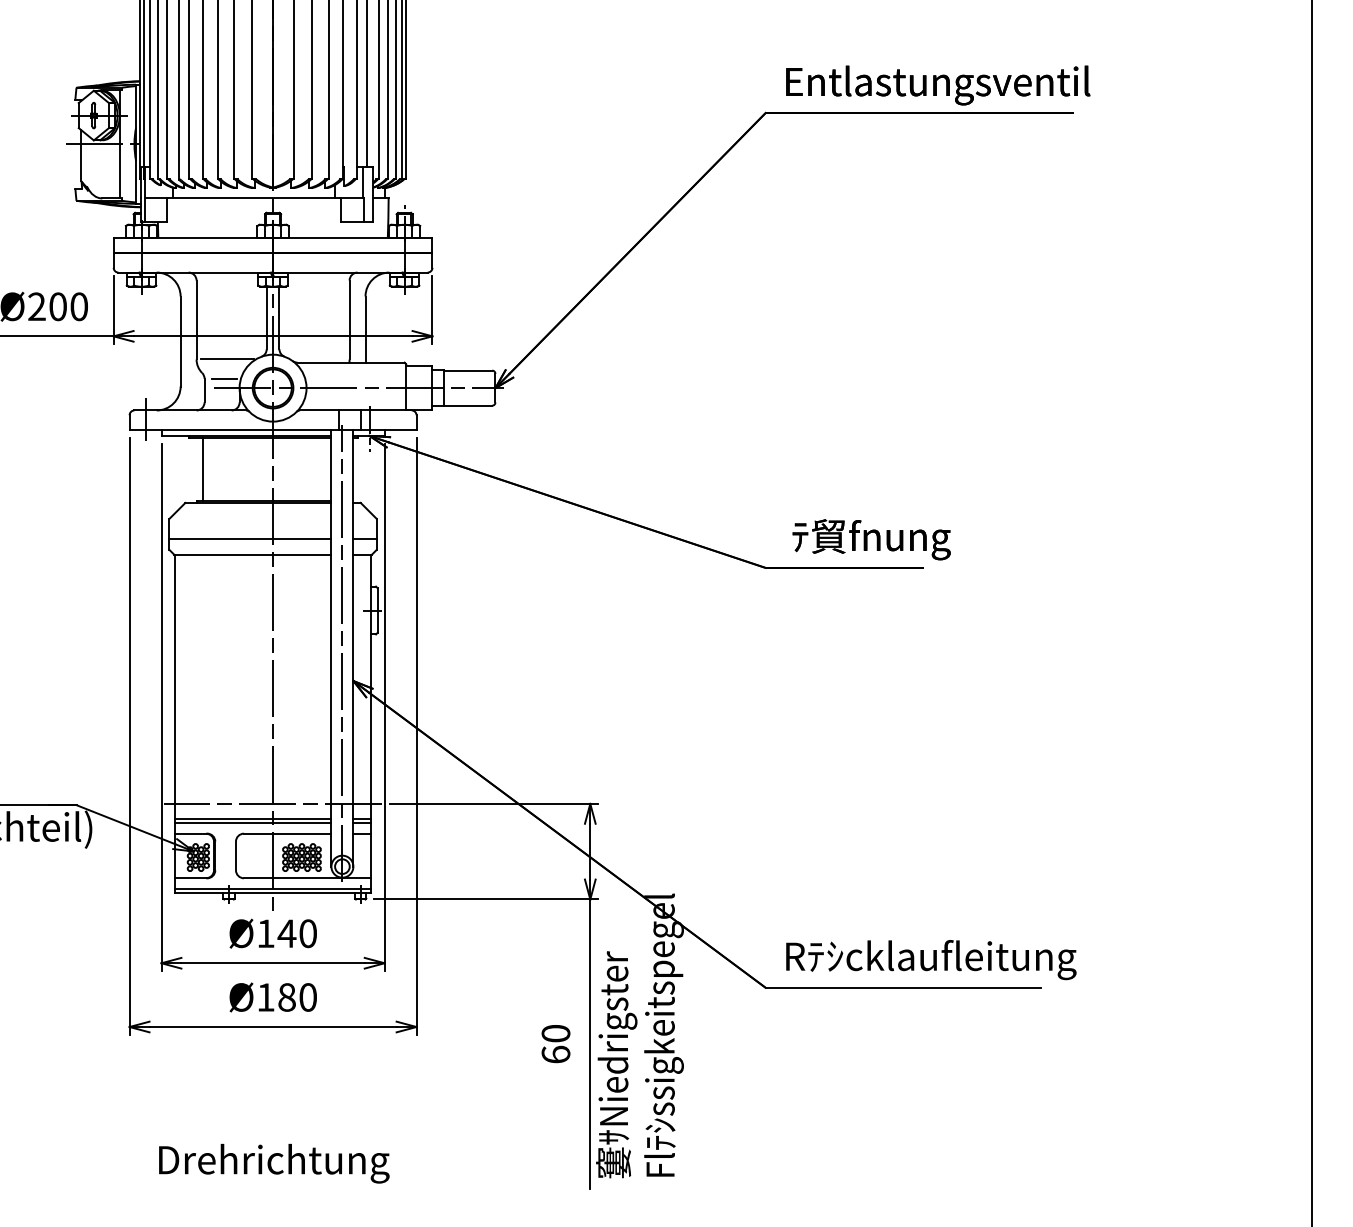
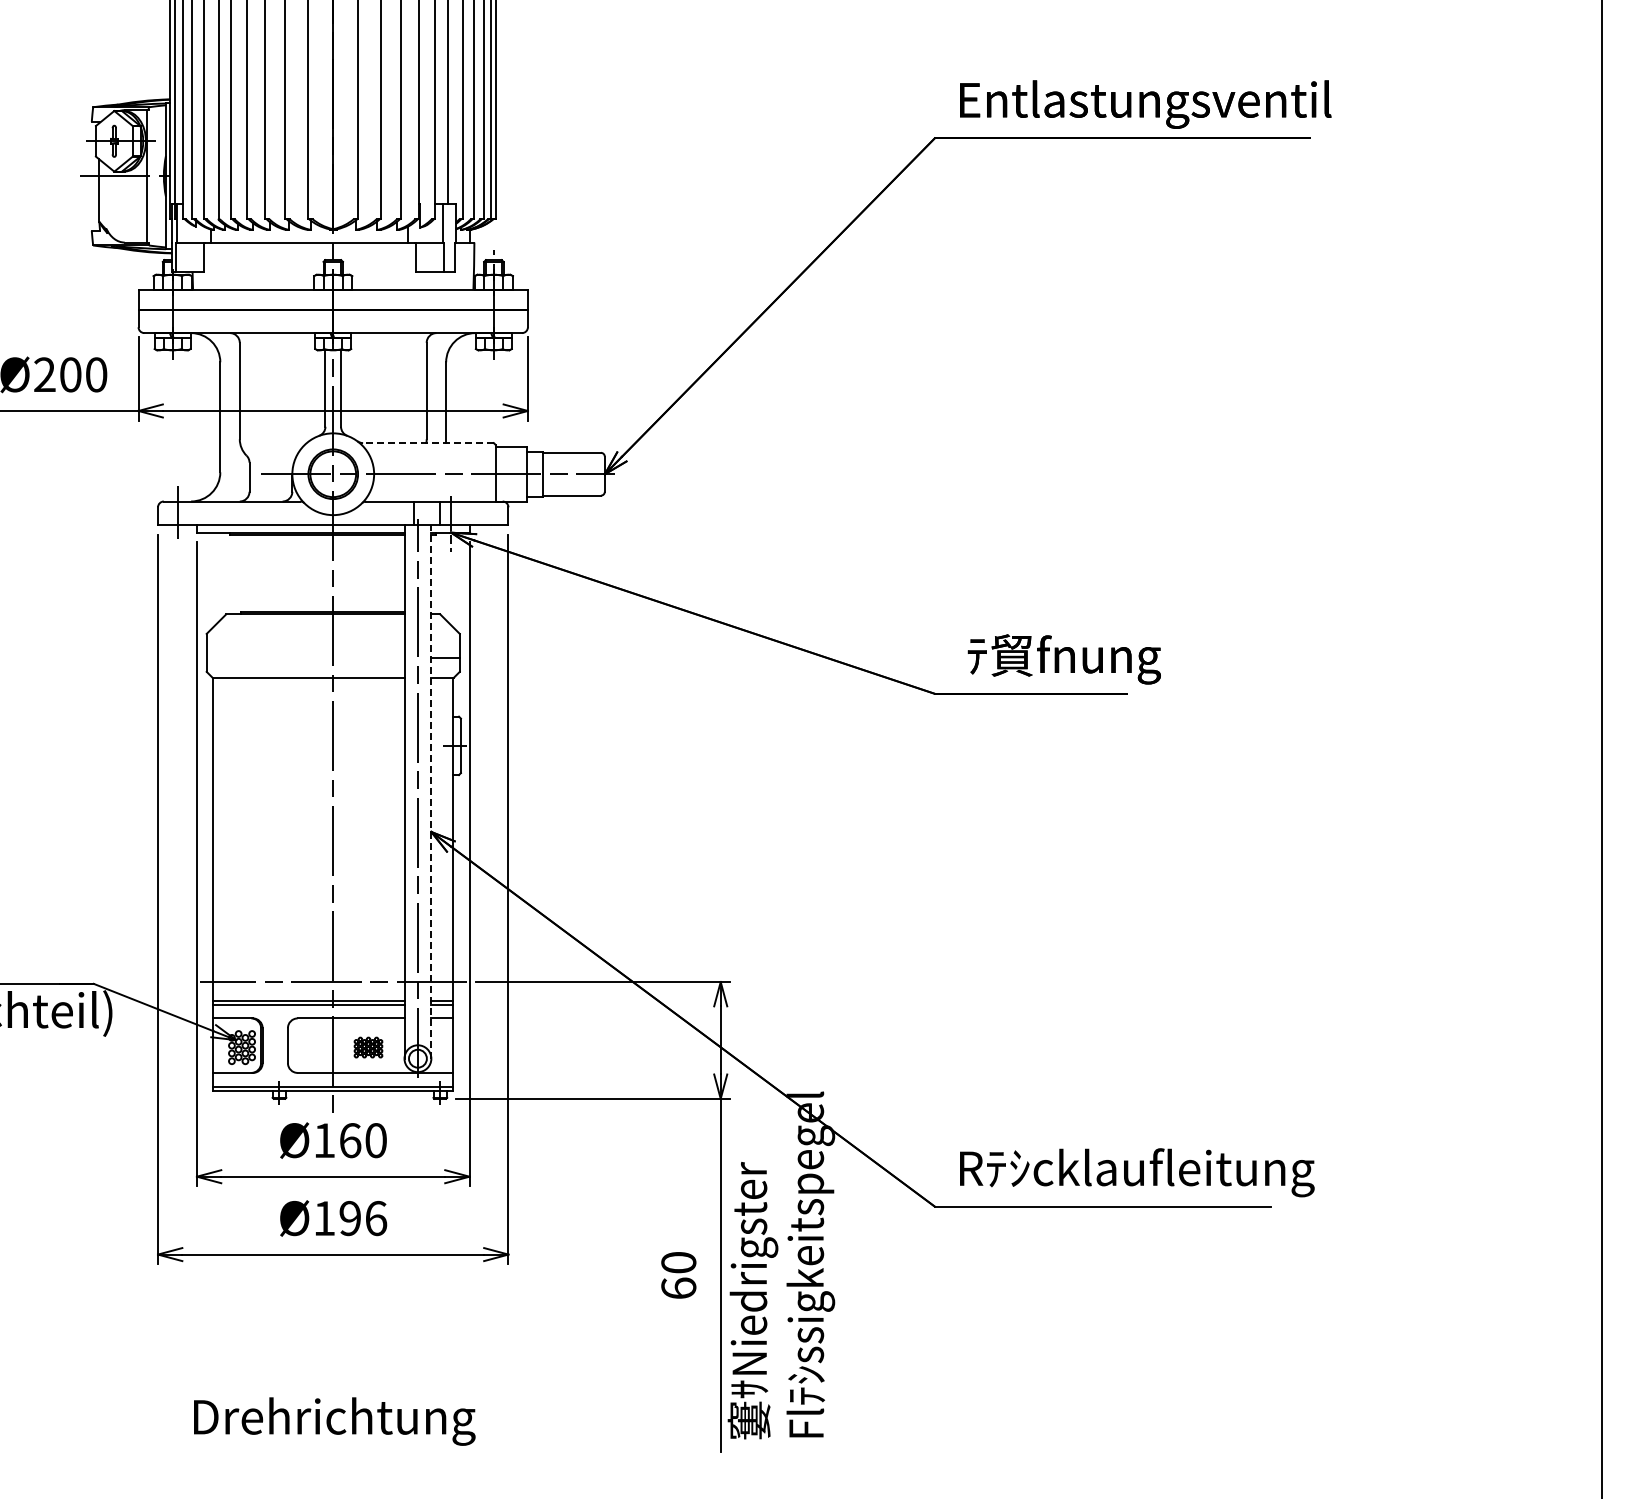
line: (227, 359) -> (277, 439), removed
line: (350, 362) -> (427, 443), solid -> dashed
line: (224, 378) -> (273, 462), removed
line: (202, 469) -> (247, 573), removed
line: (250, 538) -> (305, 658), removed
line: (353, 647) -> (431, 791), solid -> dashed
part: (301, 857) -> (368, 1047), size x0.6
text: (286, 933) -> (349, 1140), Ø140 -> Ø160
text: (297, 997) -> (363, 1218), Ø180 -> Ø196

